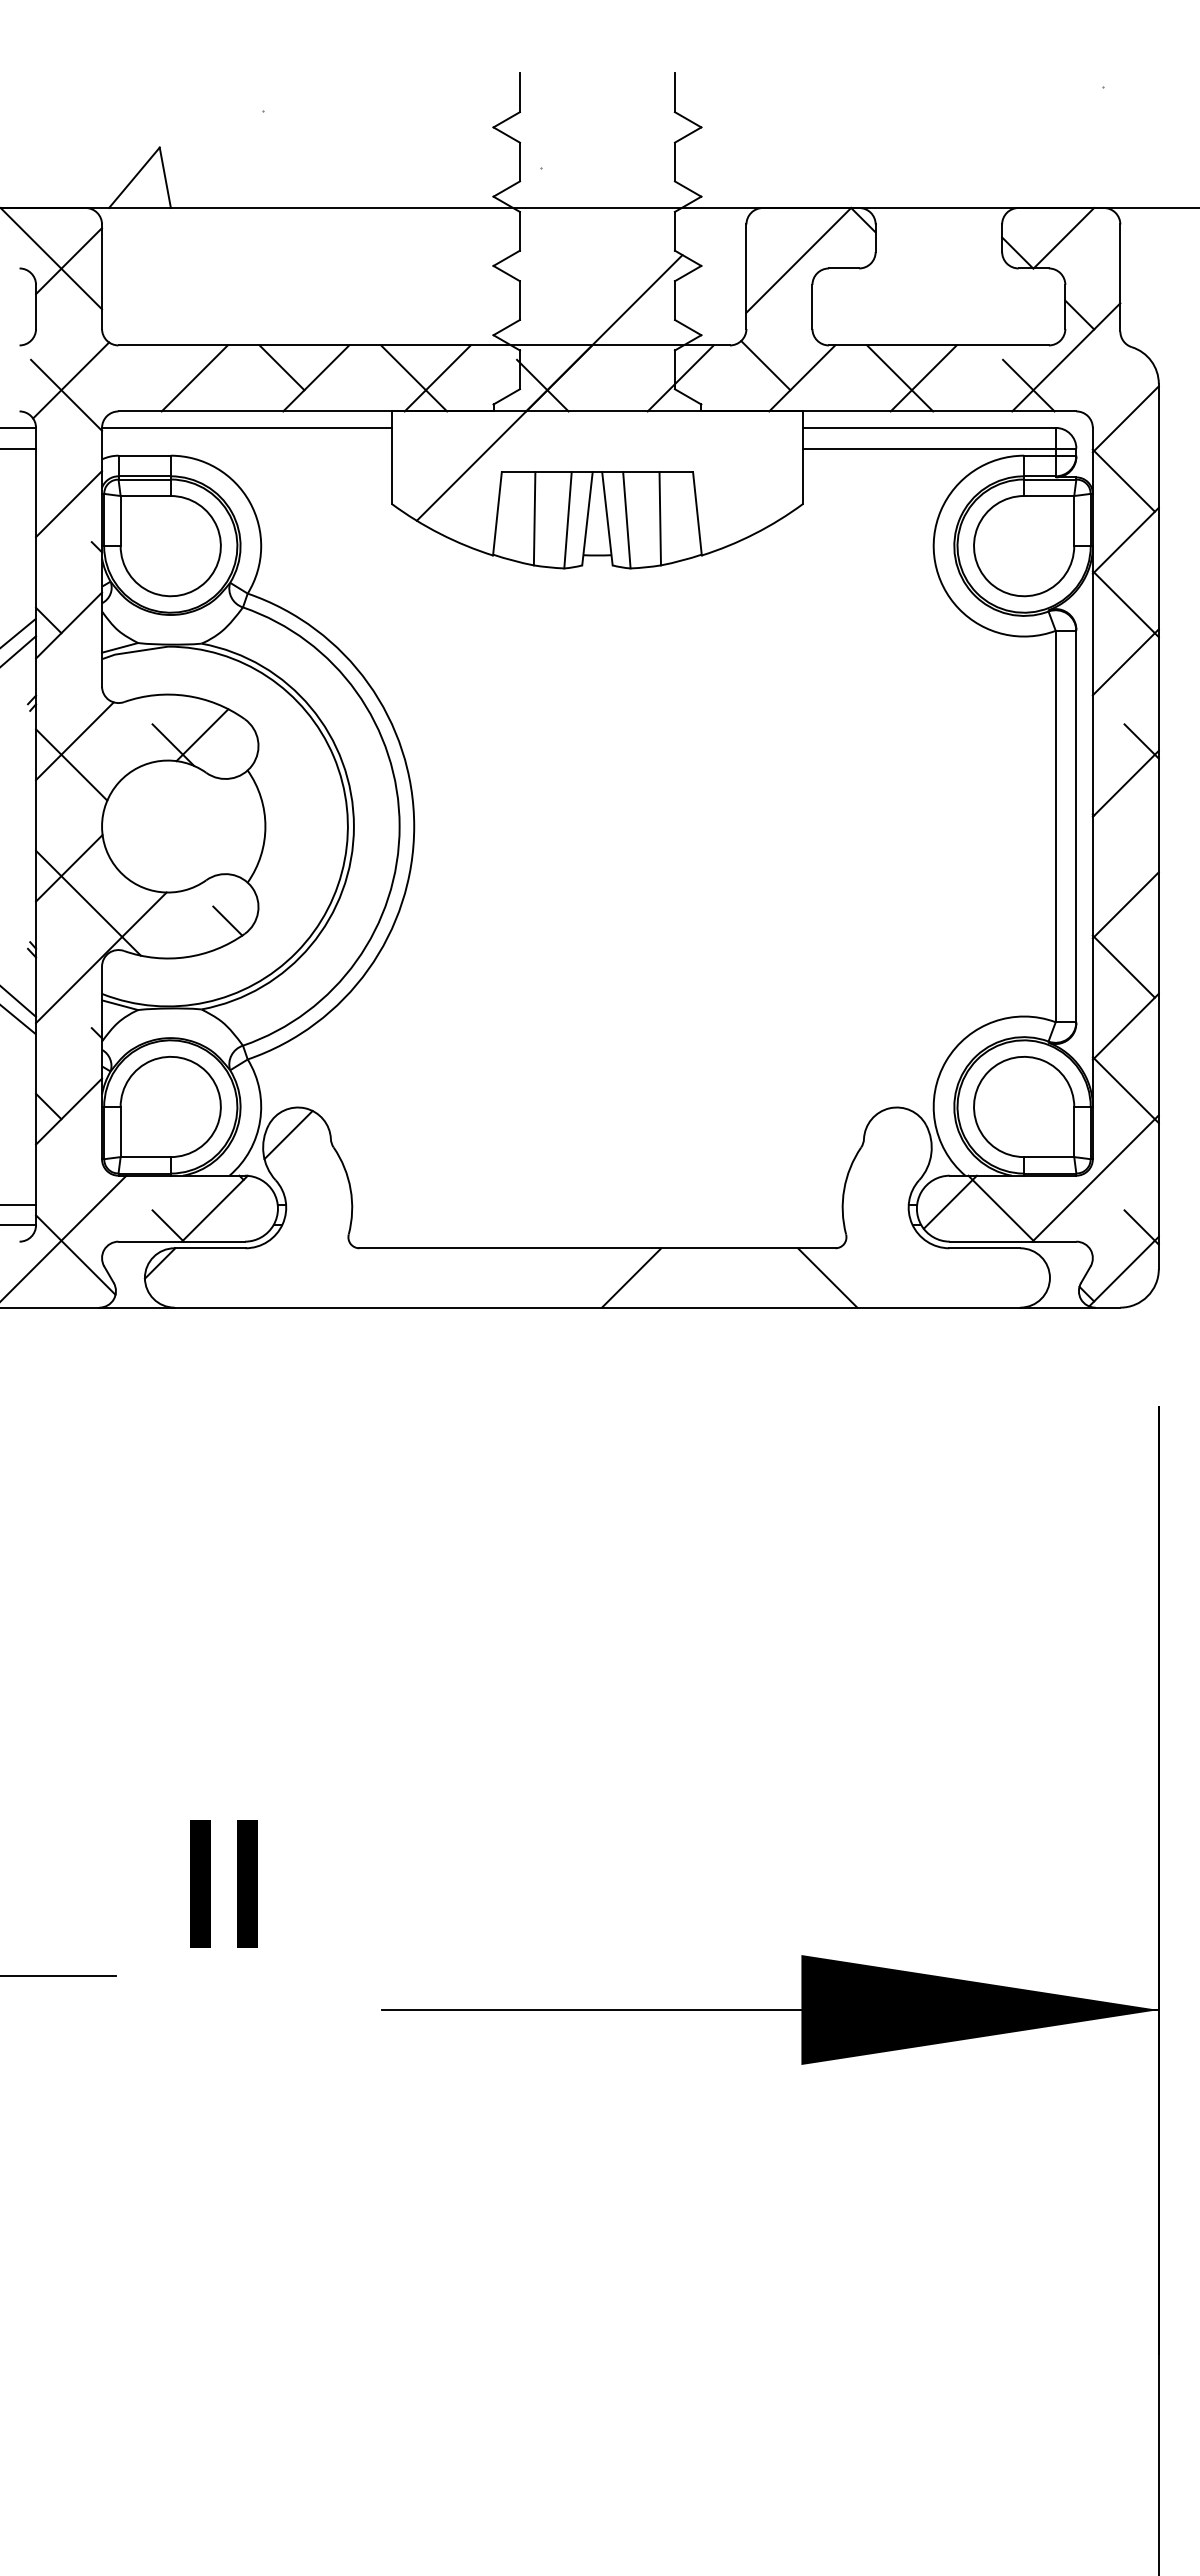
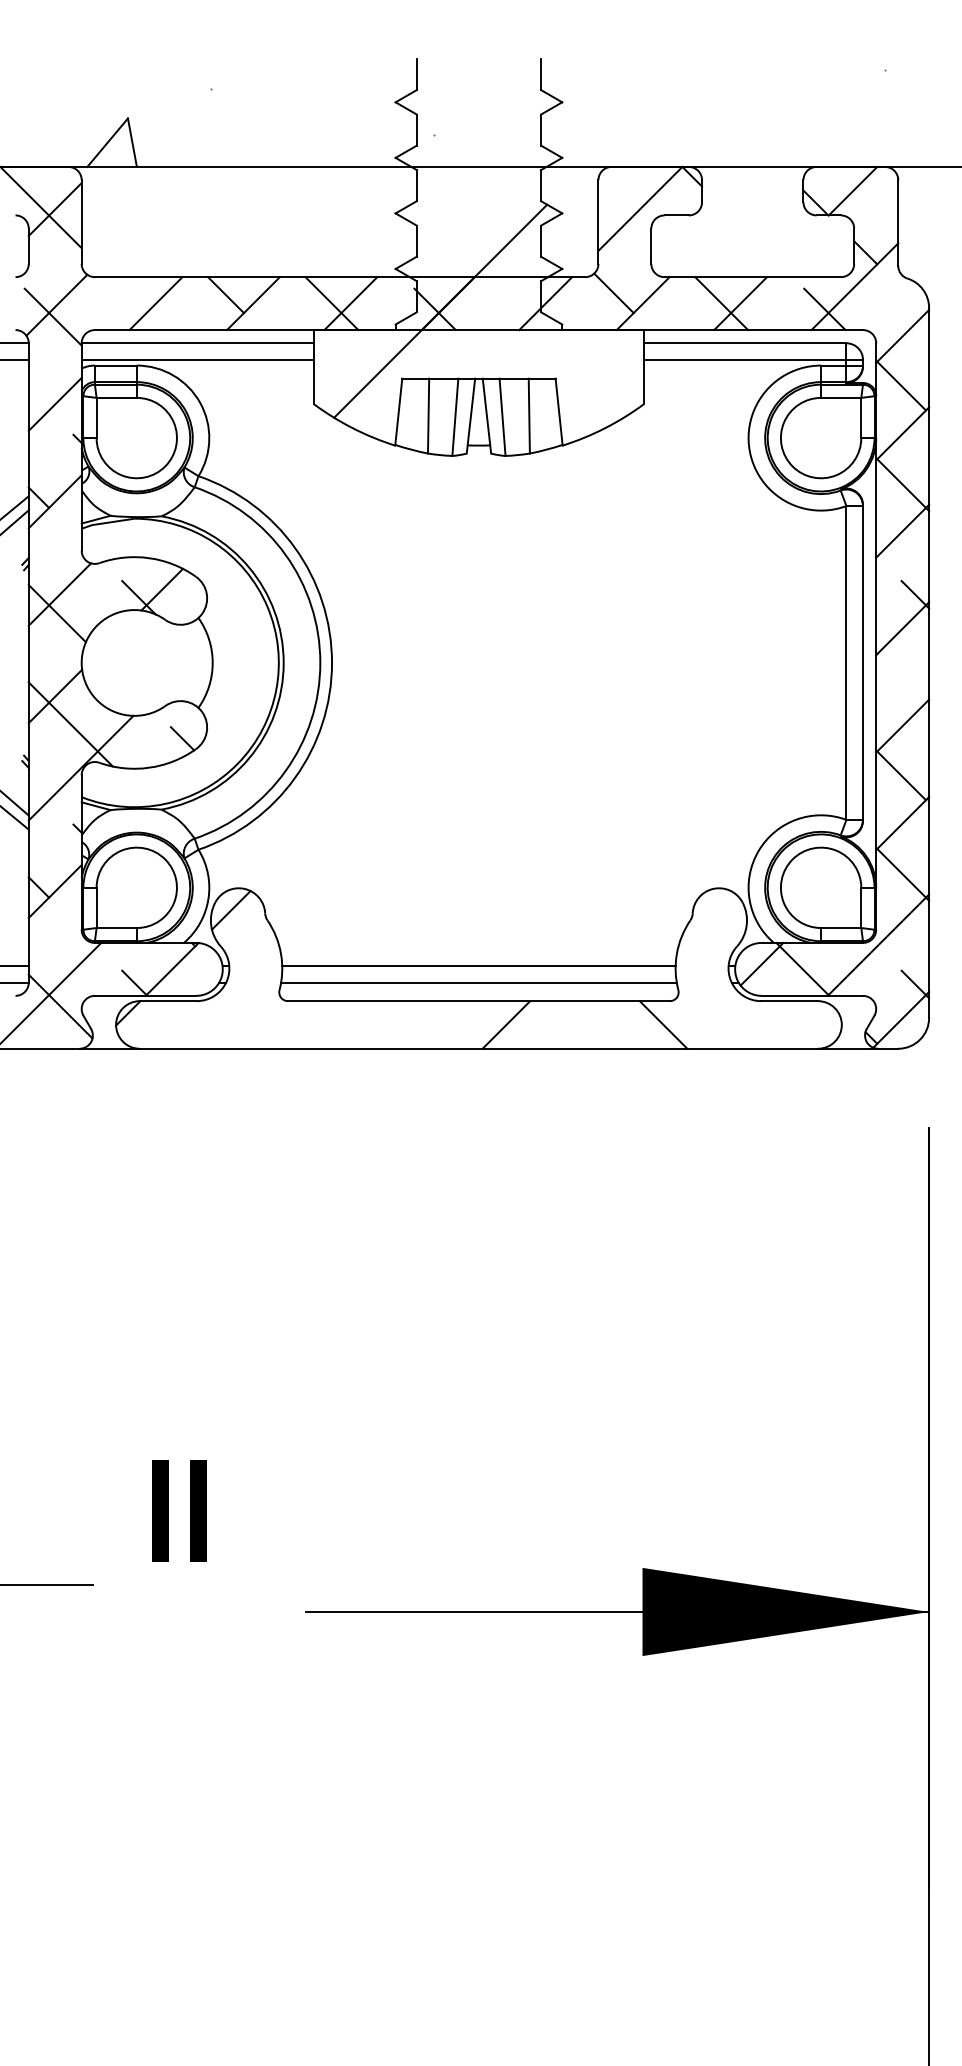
line: (246, 448) -> (197, 359), added
line: (597, 1204) -> (478, 966), added
line: (597, 1225) -> (478, 982), added

